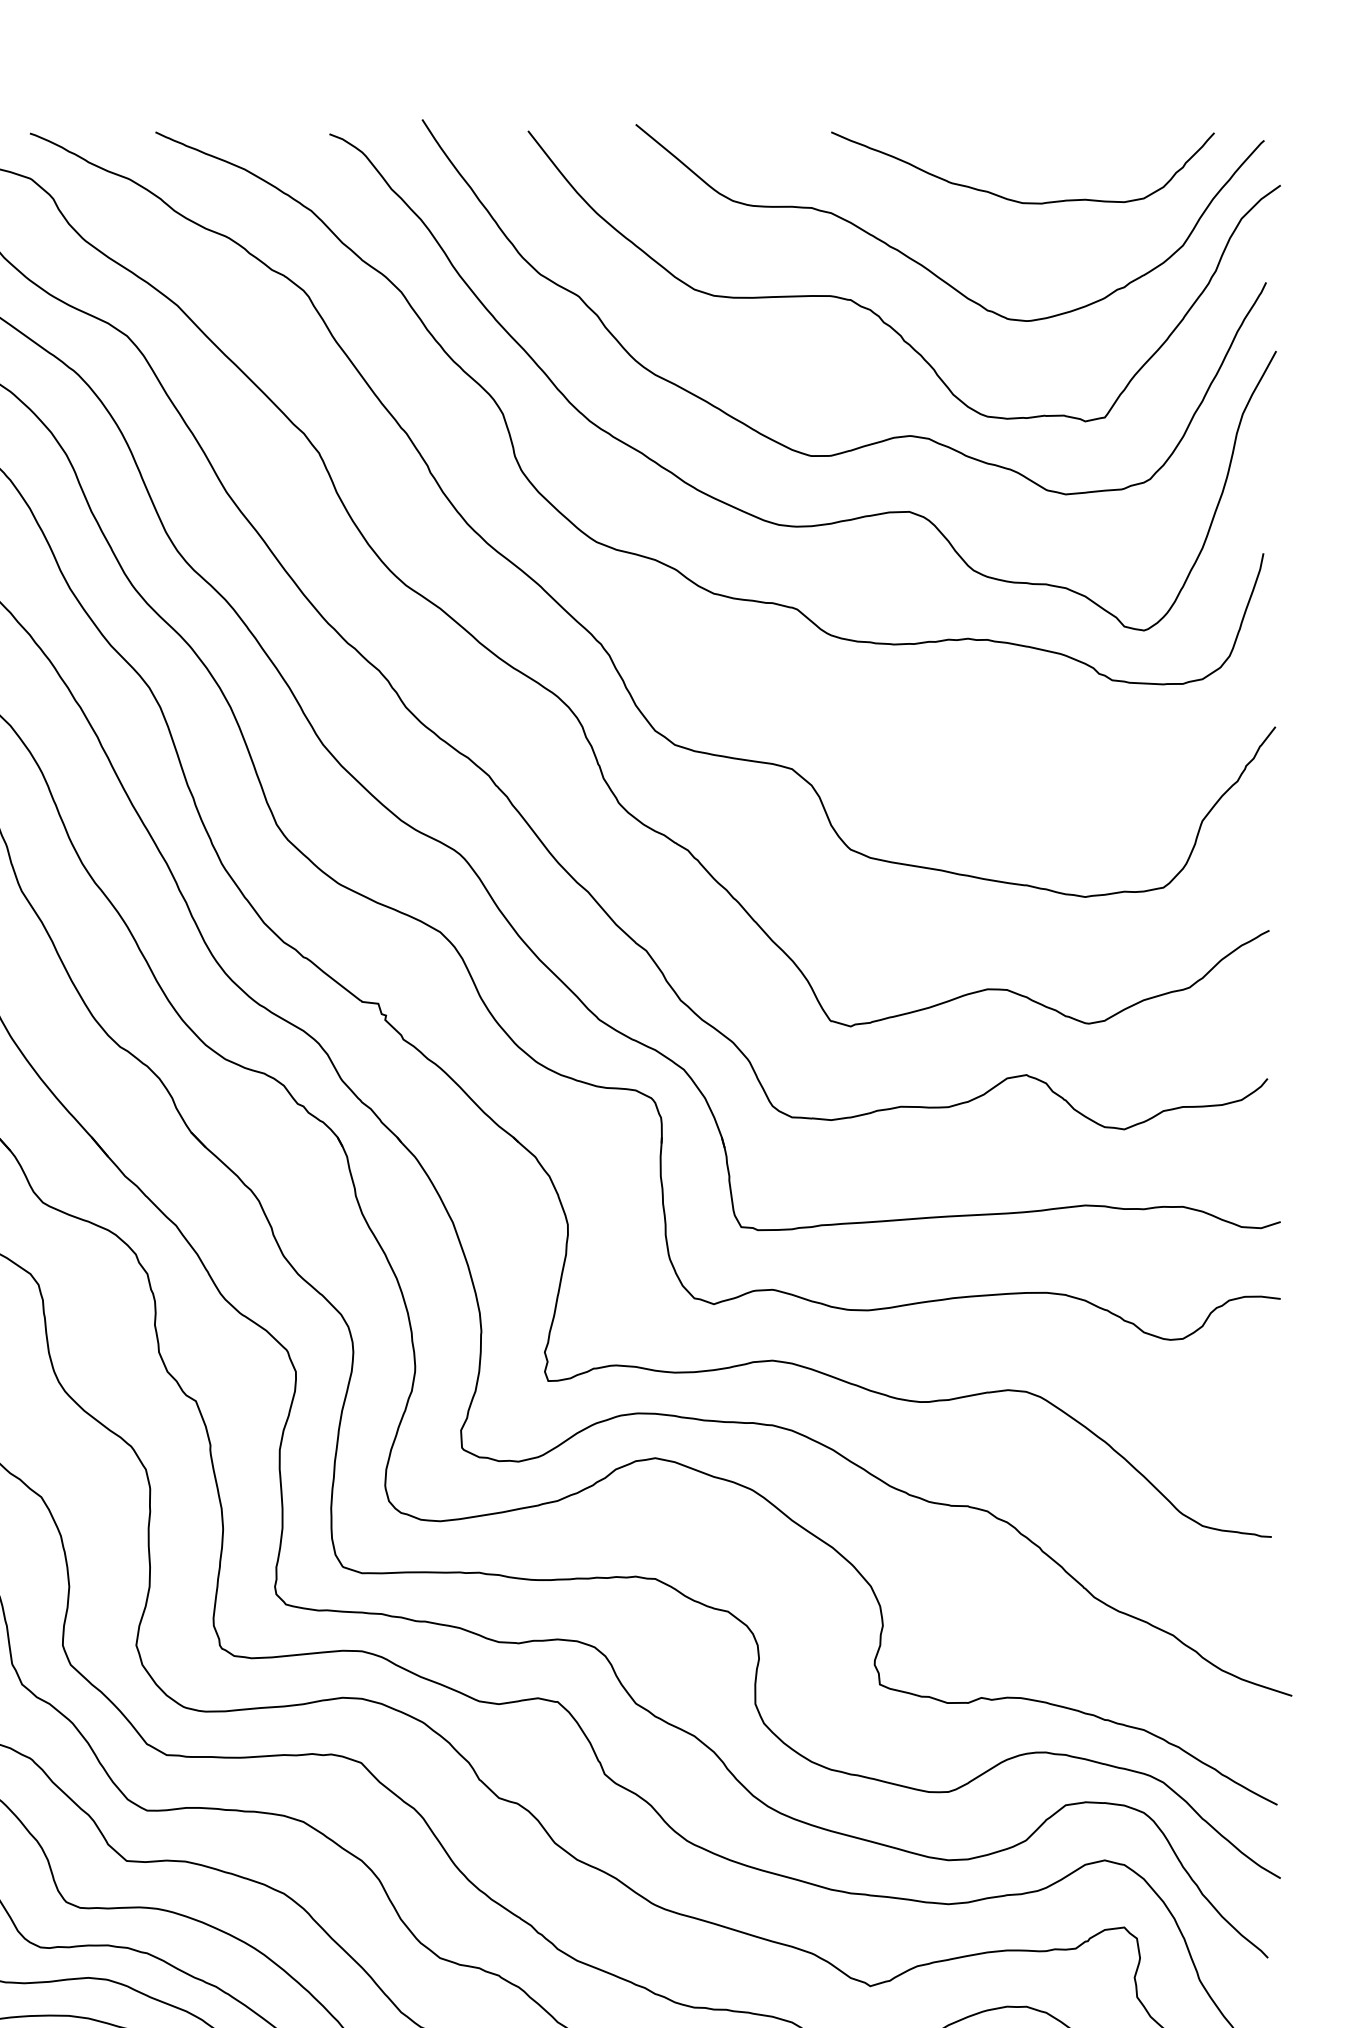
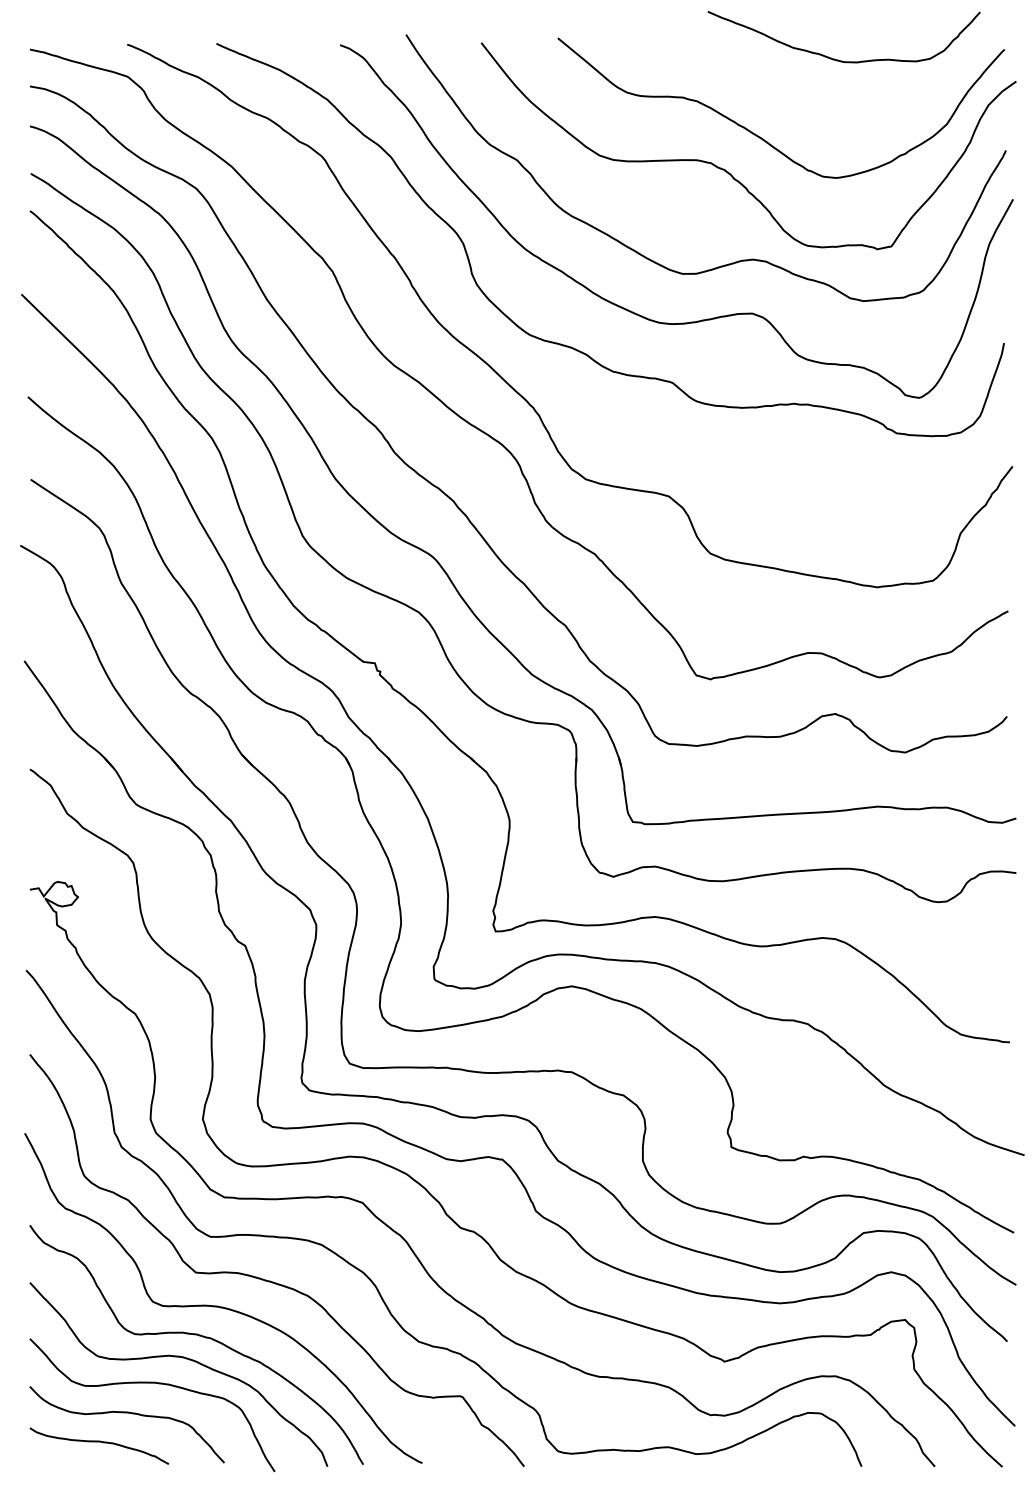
curve: (1015, 199) -> (838, 59), moved

